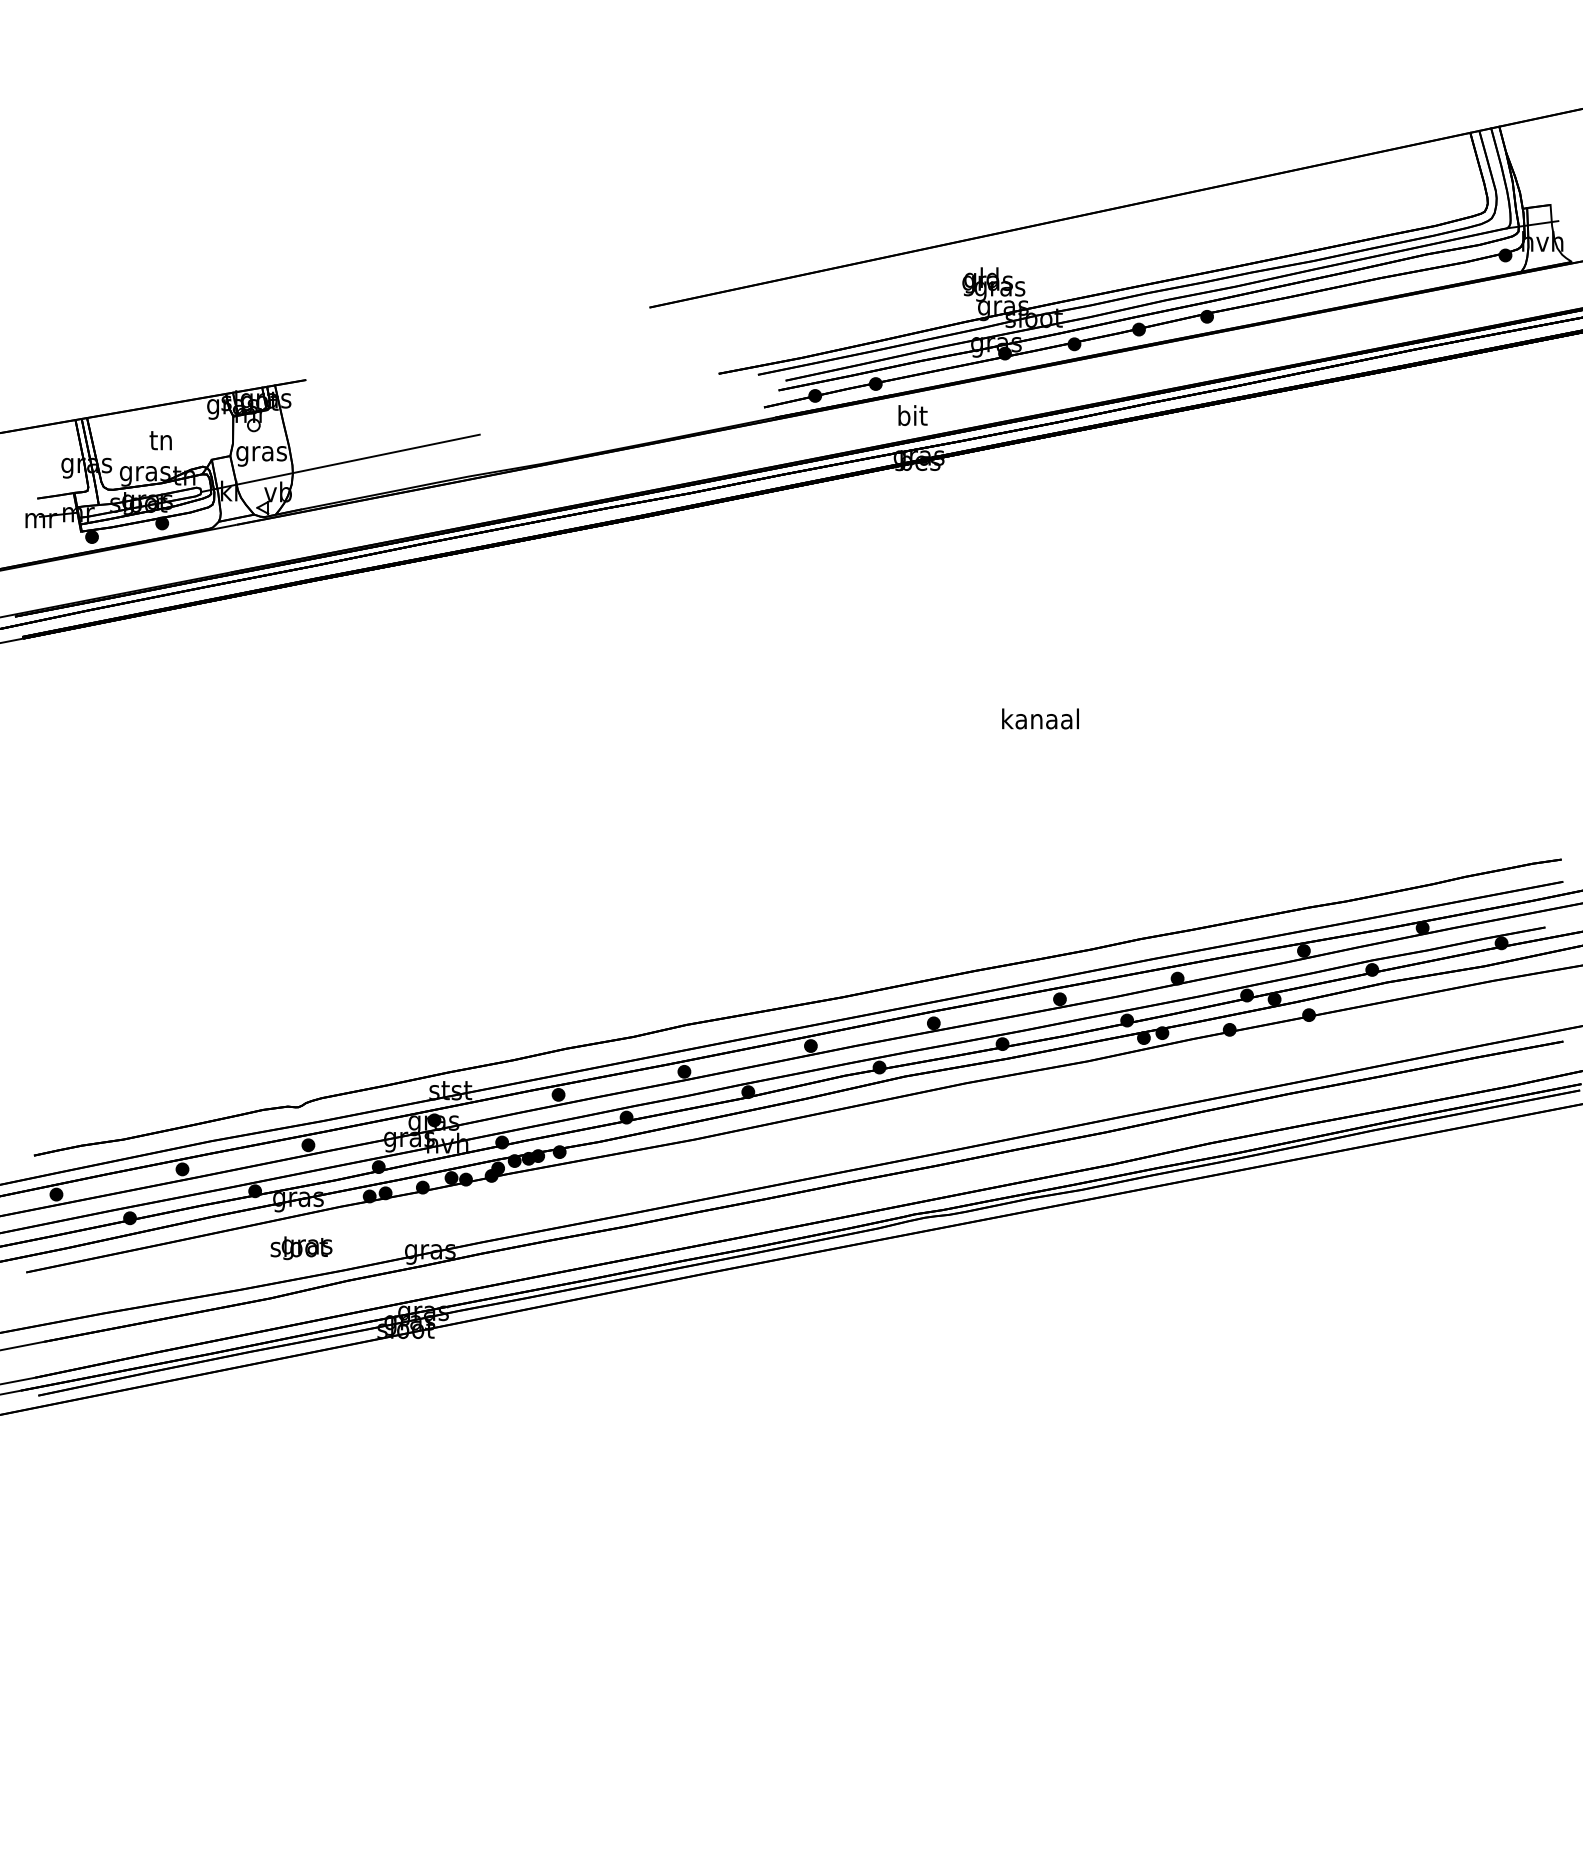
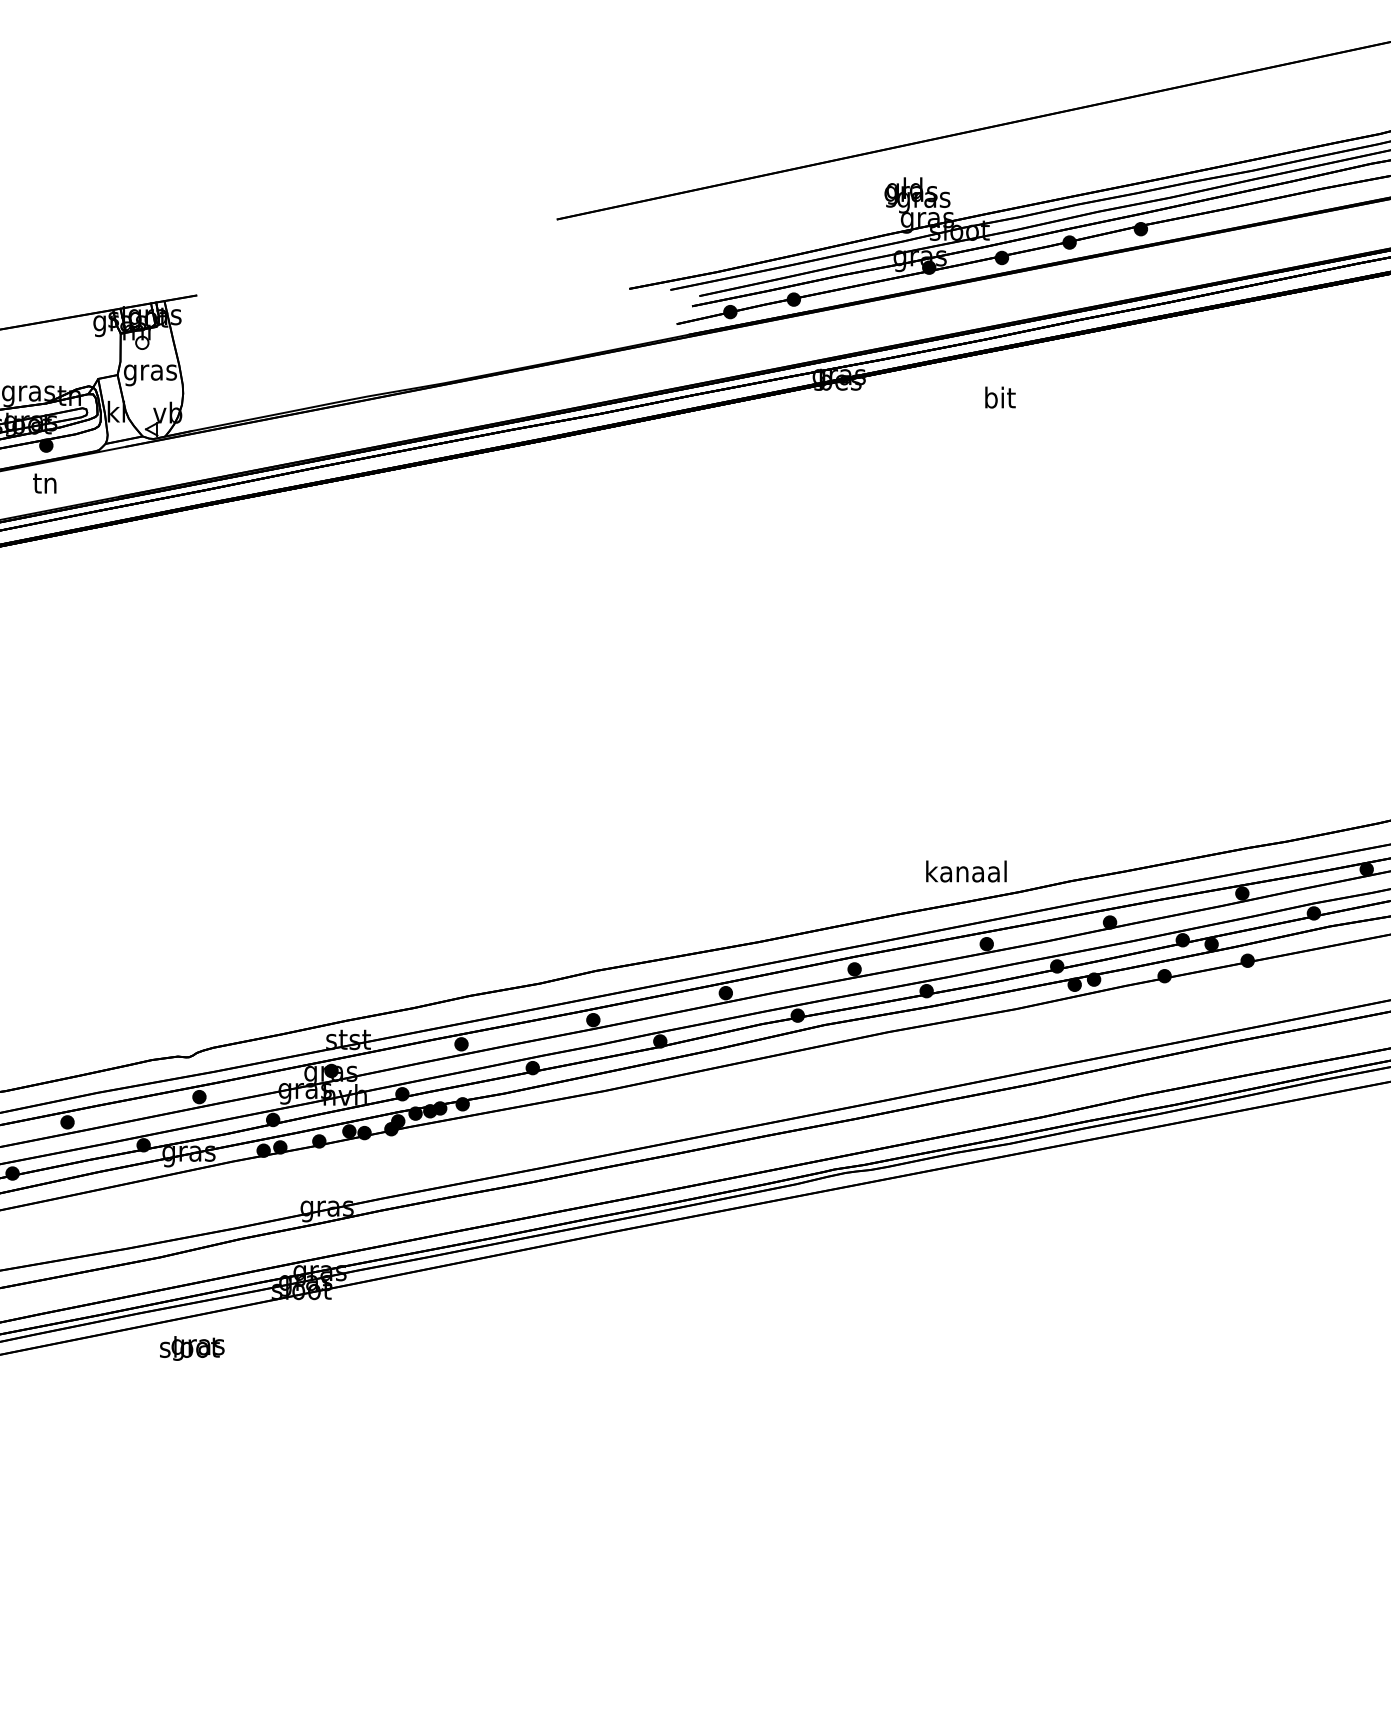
text: (912, 415) -> (999, 397), moved
text: (160, 440) -> (44, 483), moved
line: (340, 462) -> (233, 381), removed
text: (1040, 718) -> (966, 871), moved
text: (301, 1248) -> (192, 1348), moved

